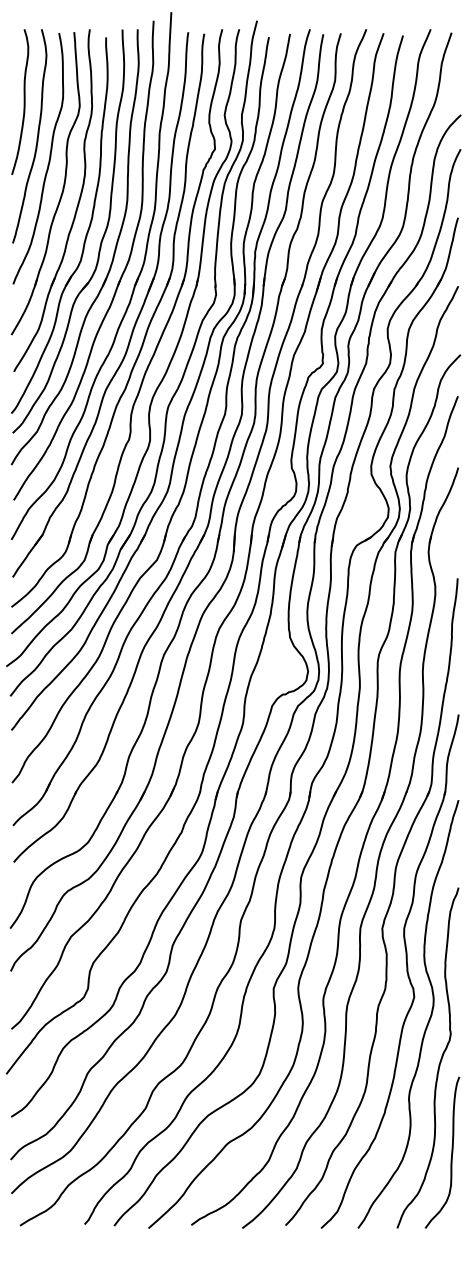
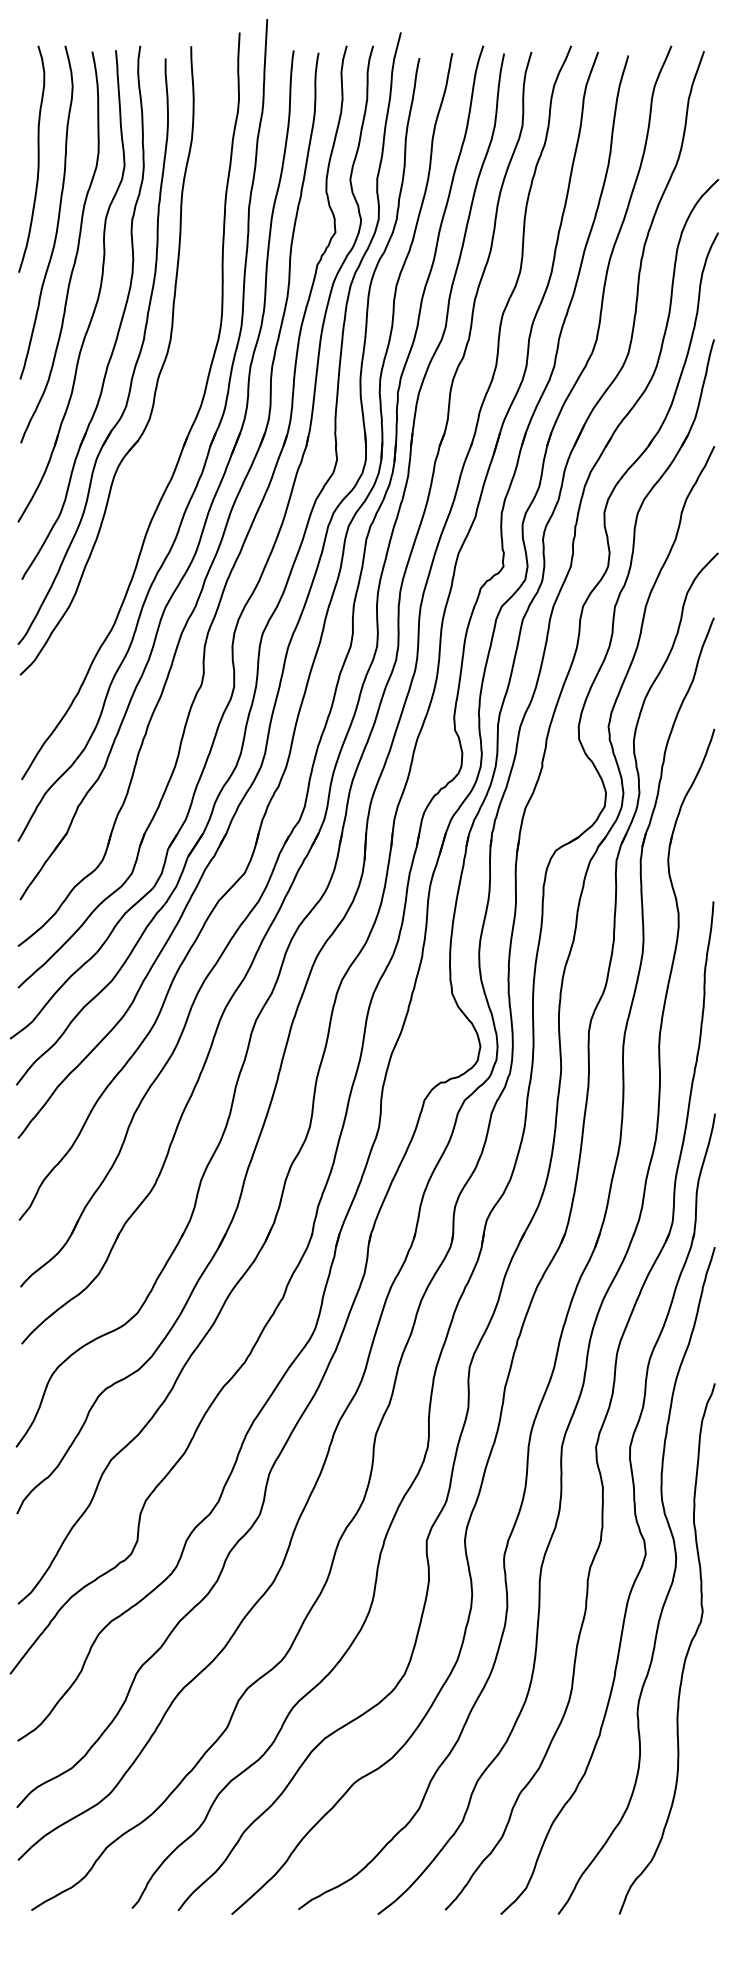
part: (112, 256) -> (175, 399), removed
curve: (451, 1152) -> (703, 1796), removed

